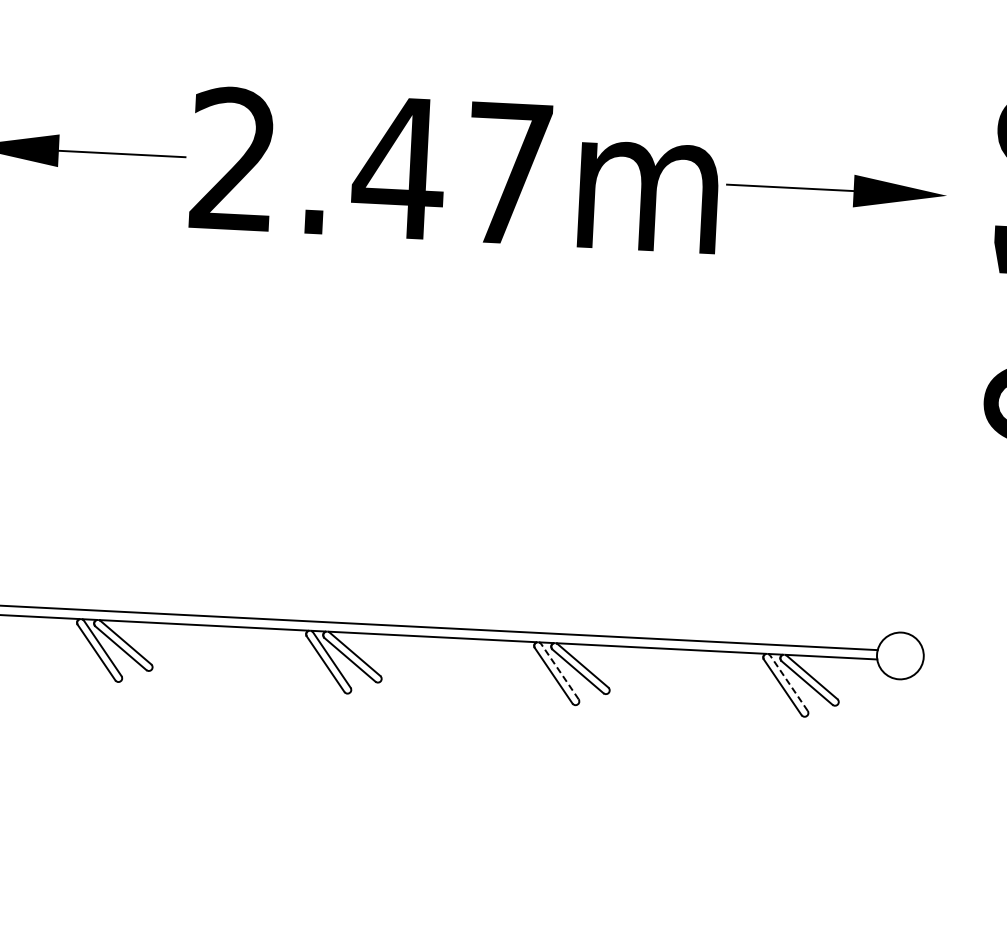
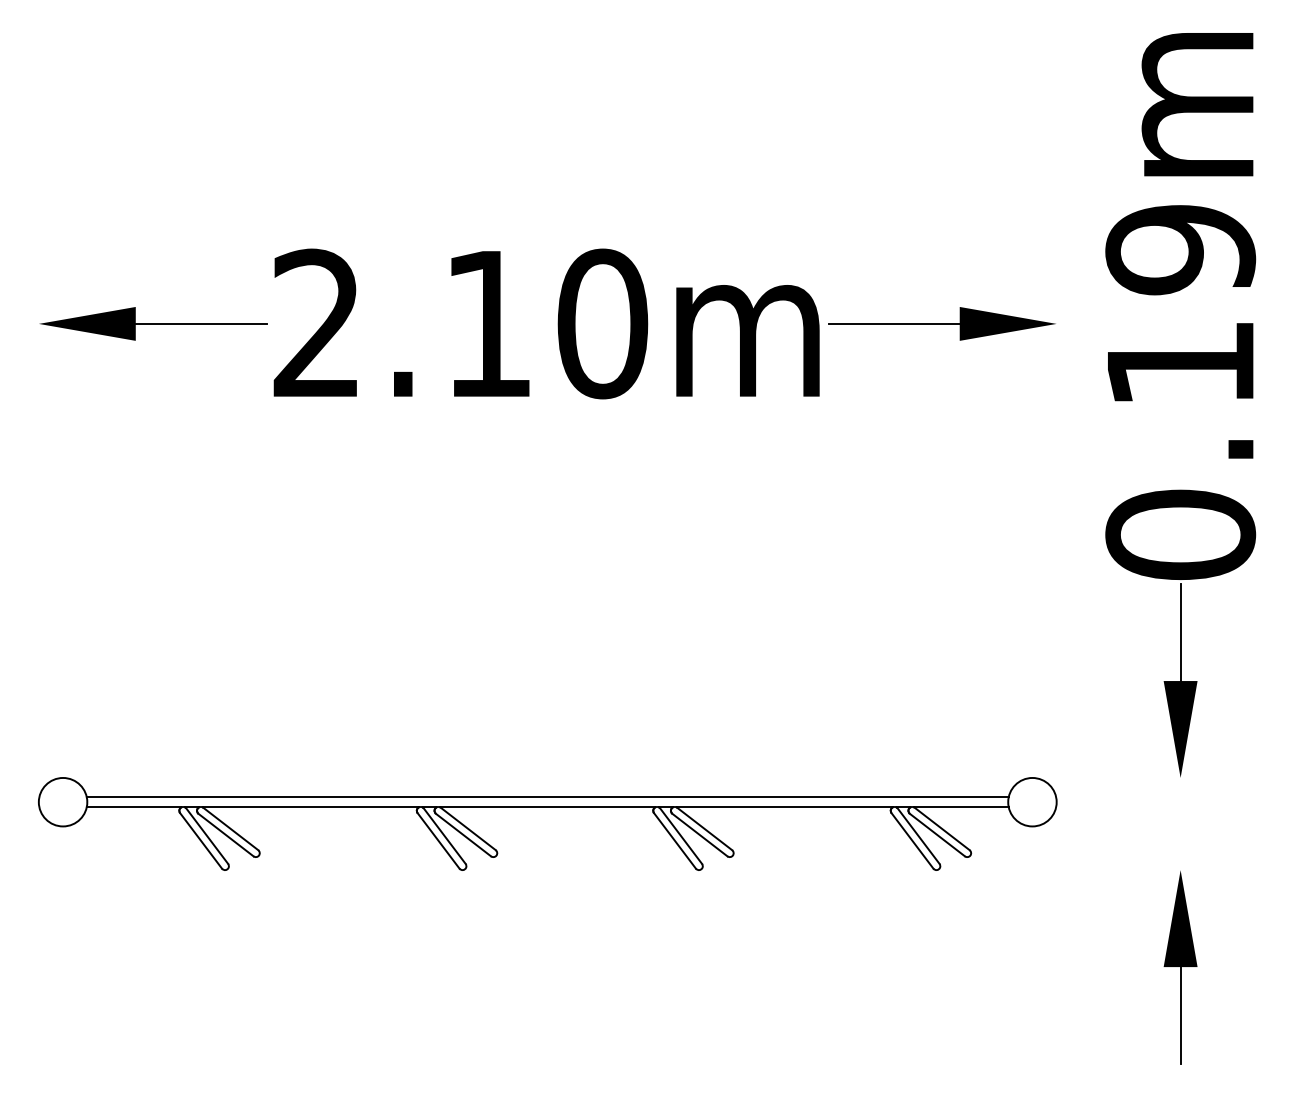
text: (453, 170) -> (544, 323), 2.47m -> 2.10m
line: (560, 671) -> (681, 836), dashed -> solid
line: (788, 683) -> (918, 836), dashed -> solid

